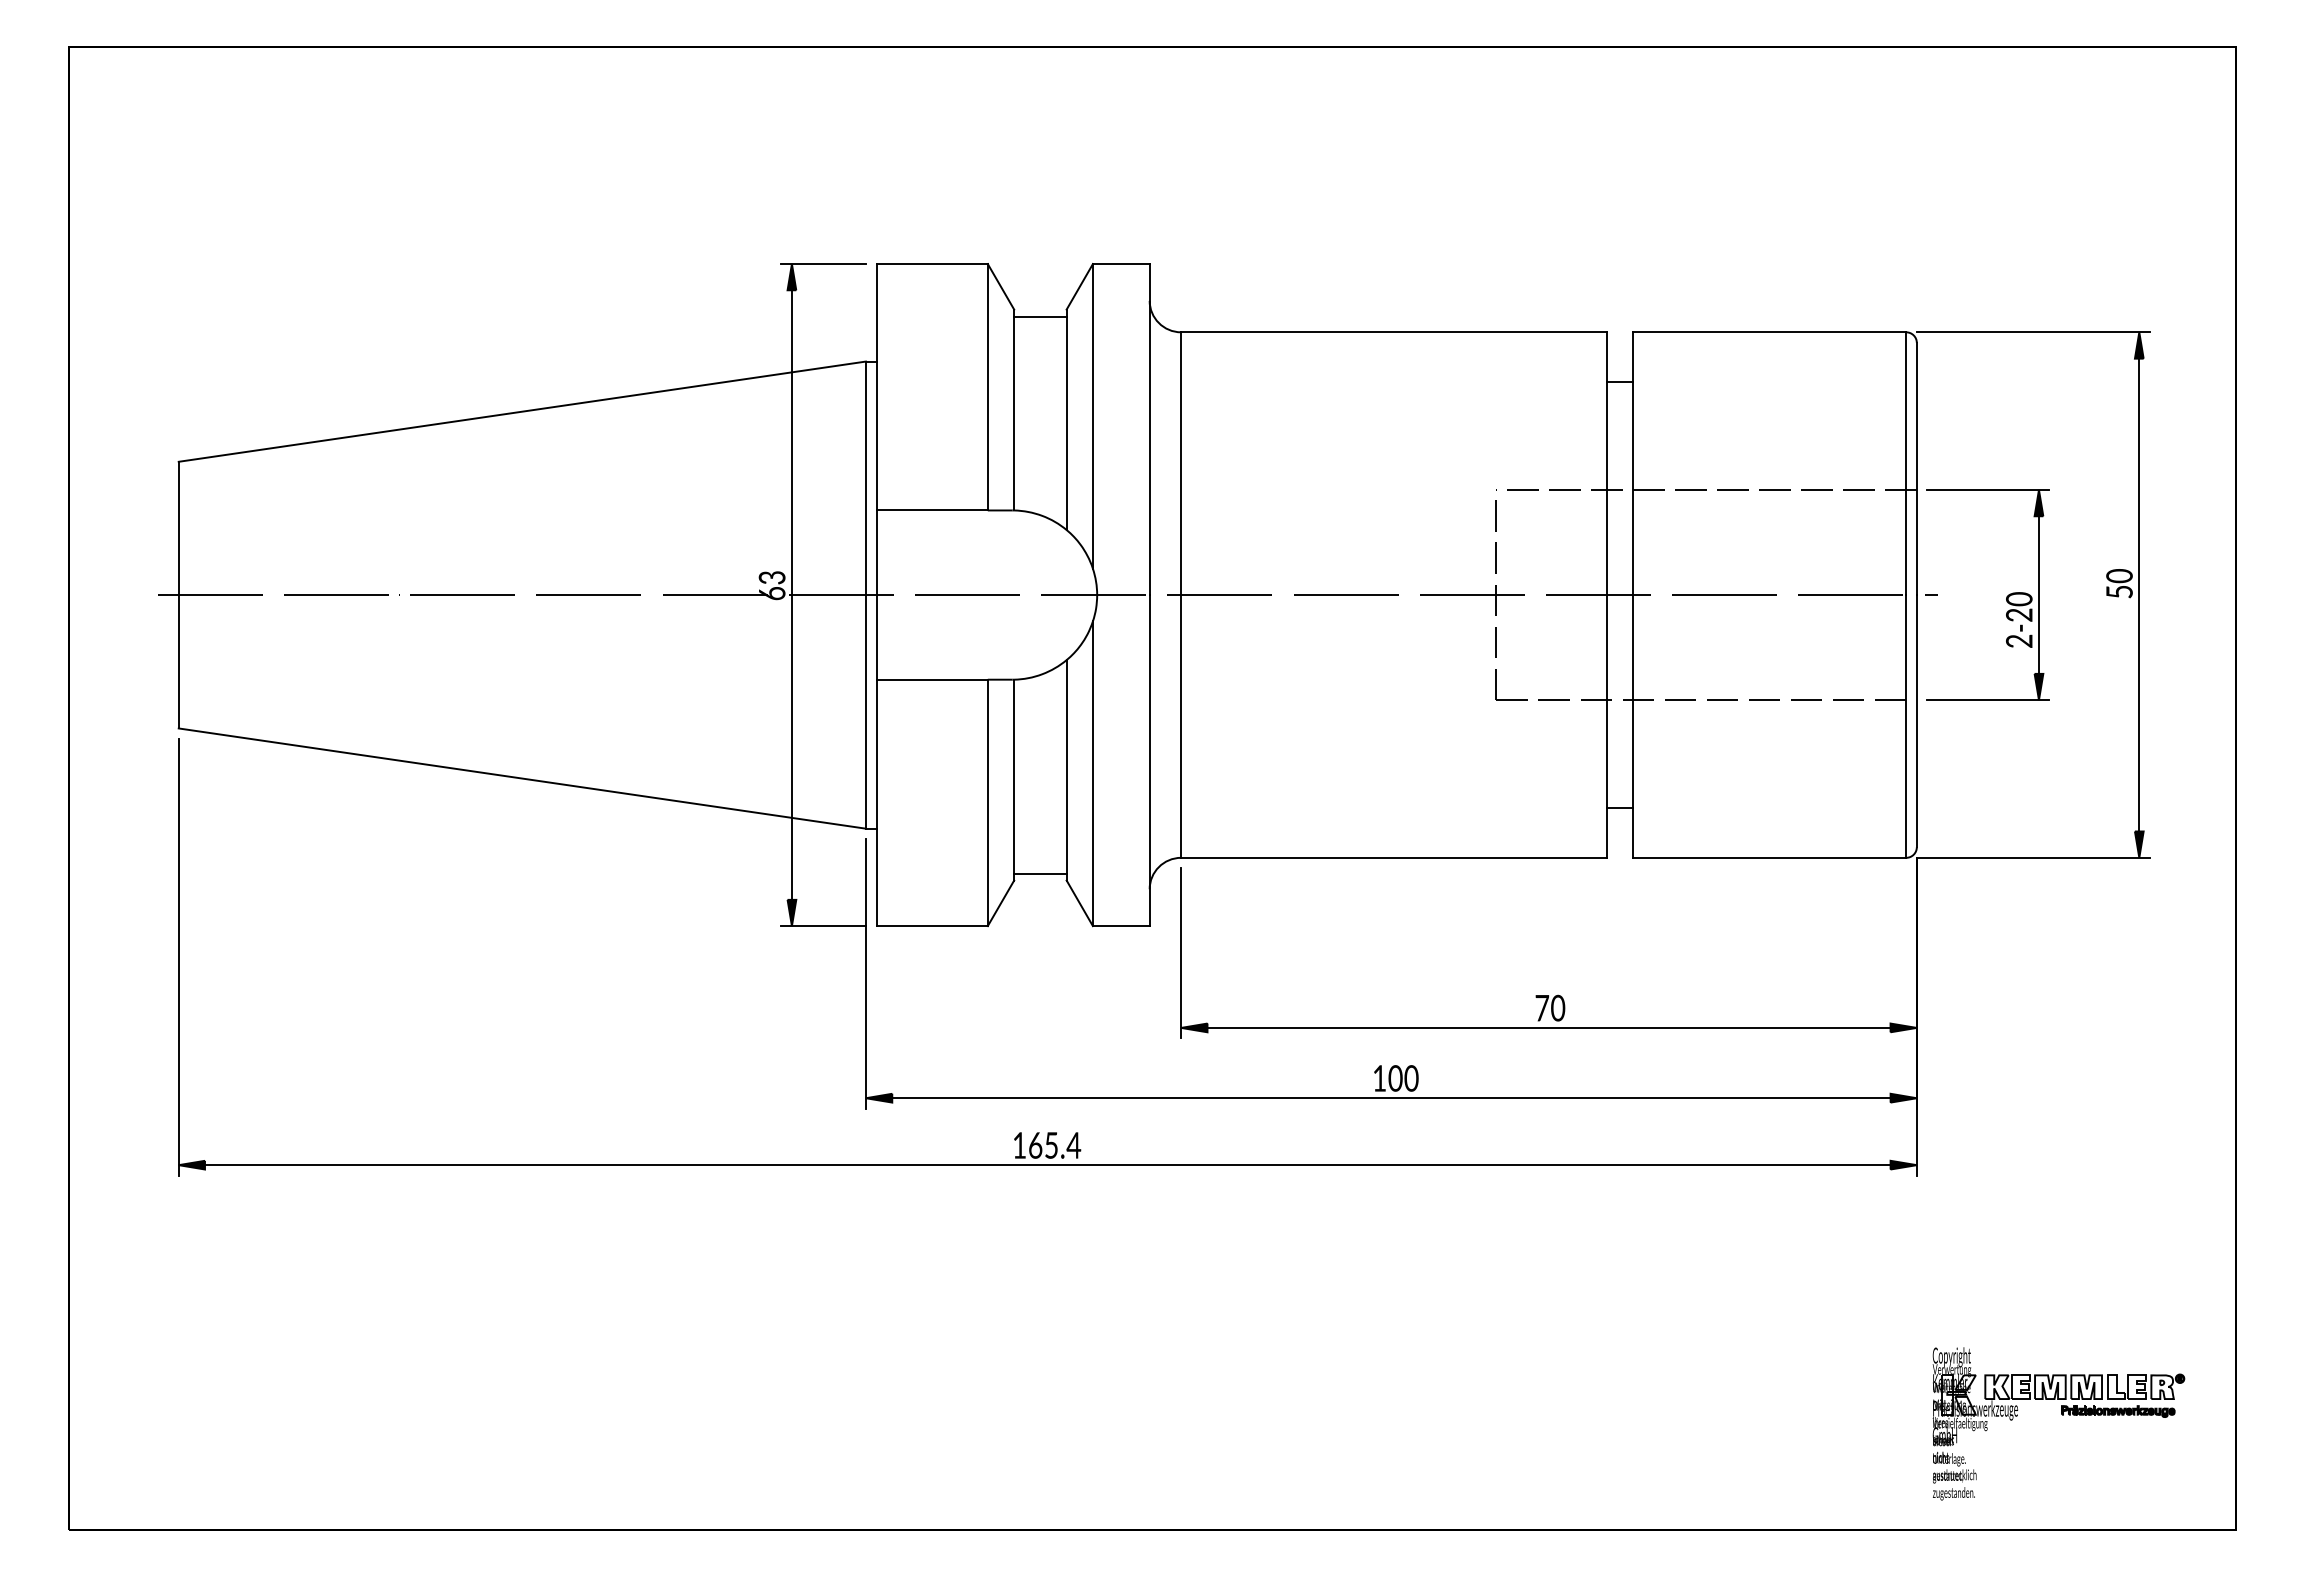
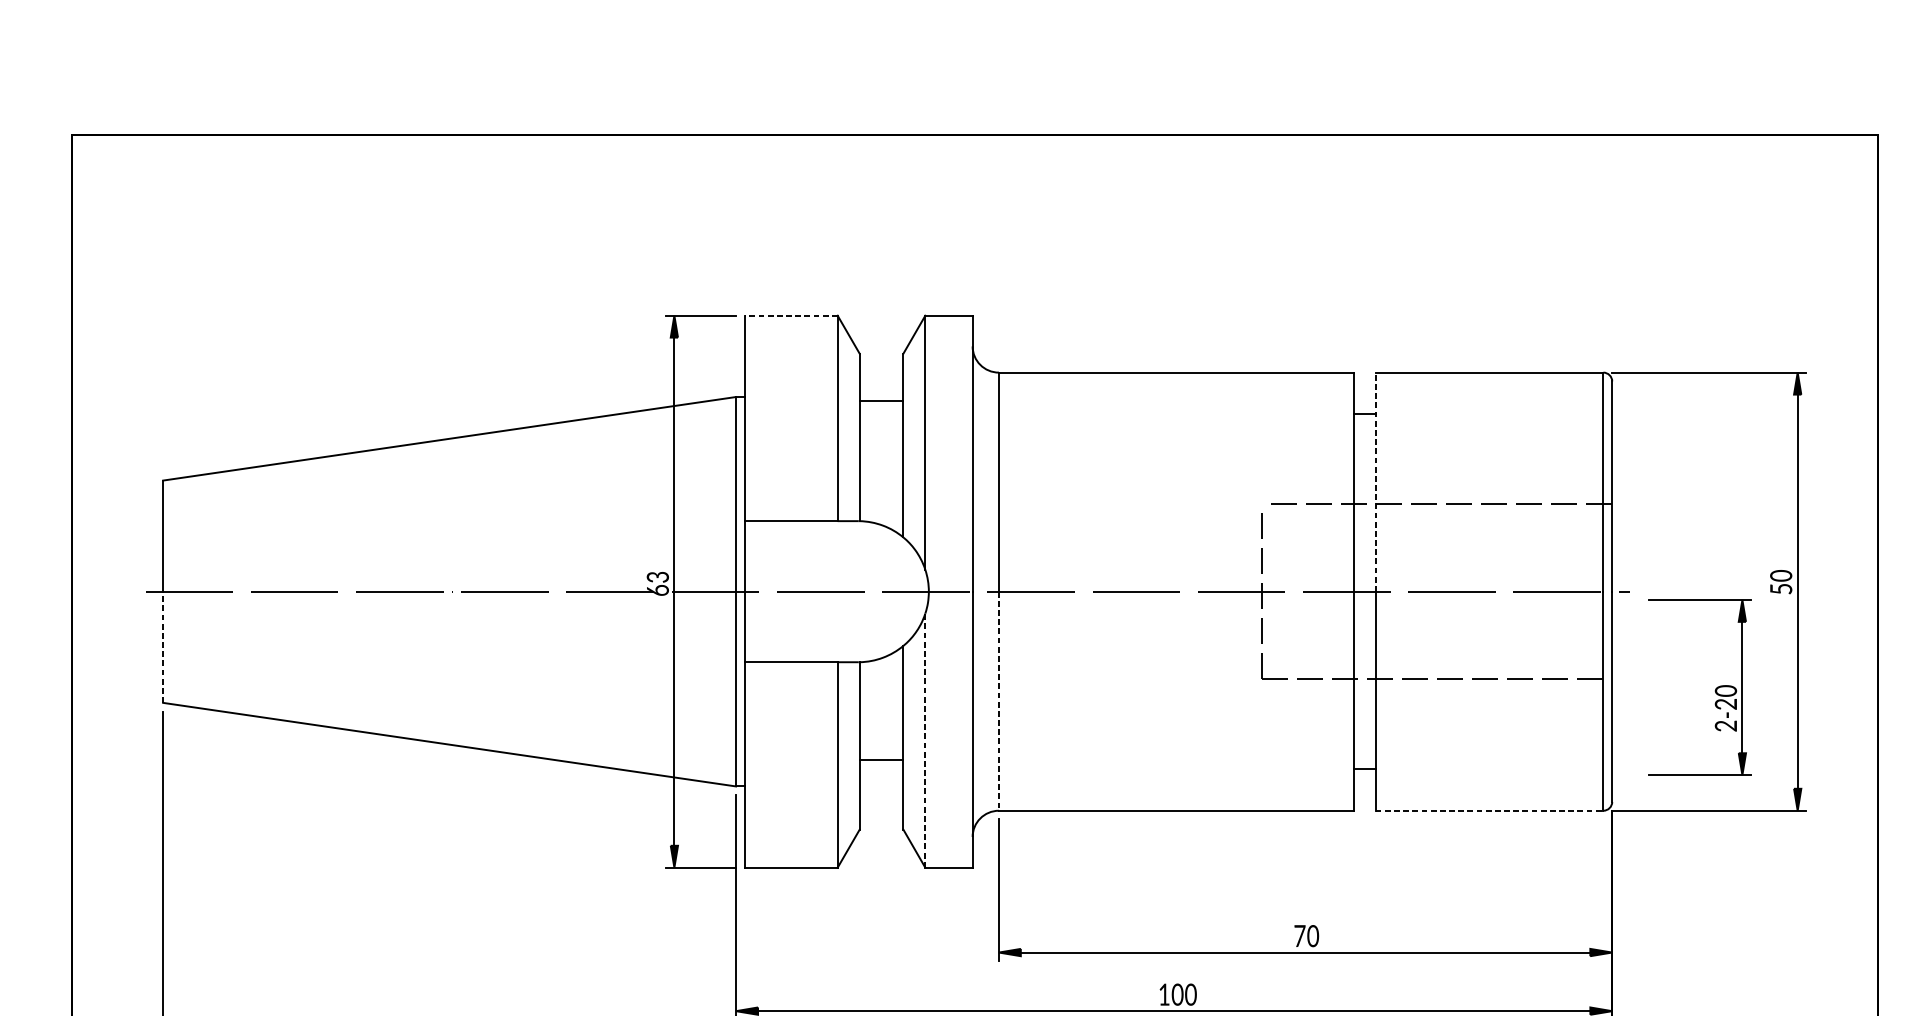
line: (932, 264) -> (791, 316), solid -> dashed
line: (1040, 316) -> (881, 401), moved
line: (1633, 463) -> (1376, 481), solid -> dashed
part: (2006, 596) -> (1715, 688), moved
line: (178, 661) -> (162, 647), solid -> dashed
line: (1181, 726) -> (999, 701), solid -> dashed
line: (1092, 773) -> (924, 740), solid -> dashed
line: (1769, 857) -> (1489, 810), solid -> dashed
line: (1040, 873) -> (881, 759), moved

